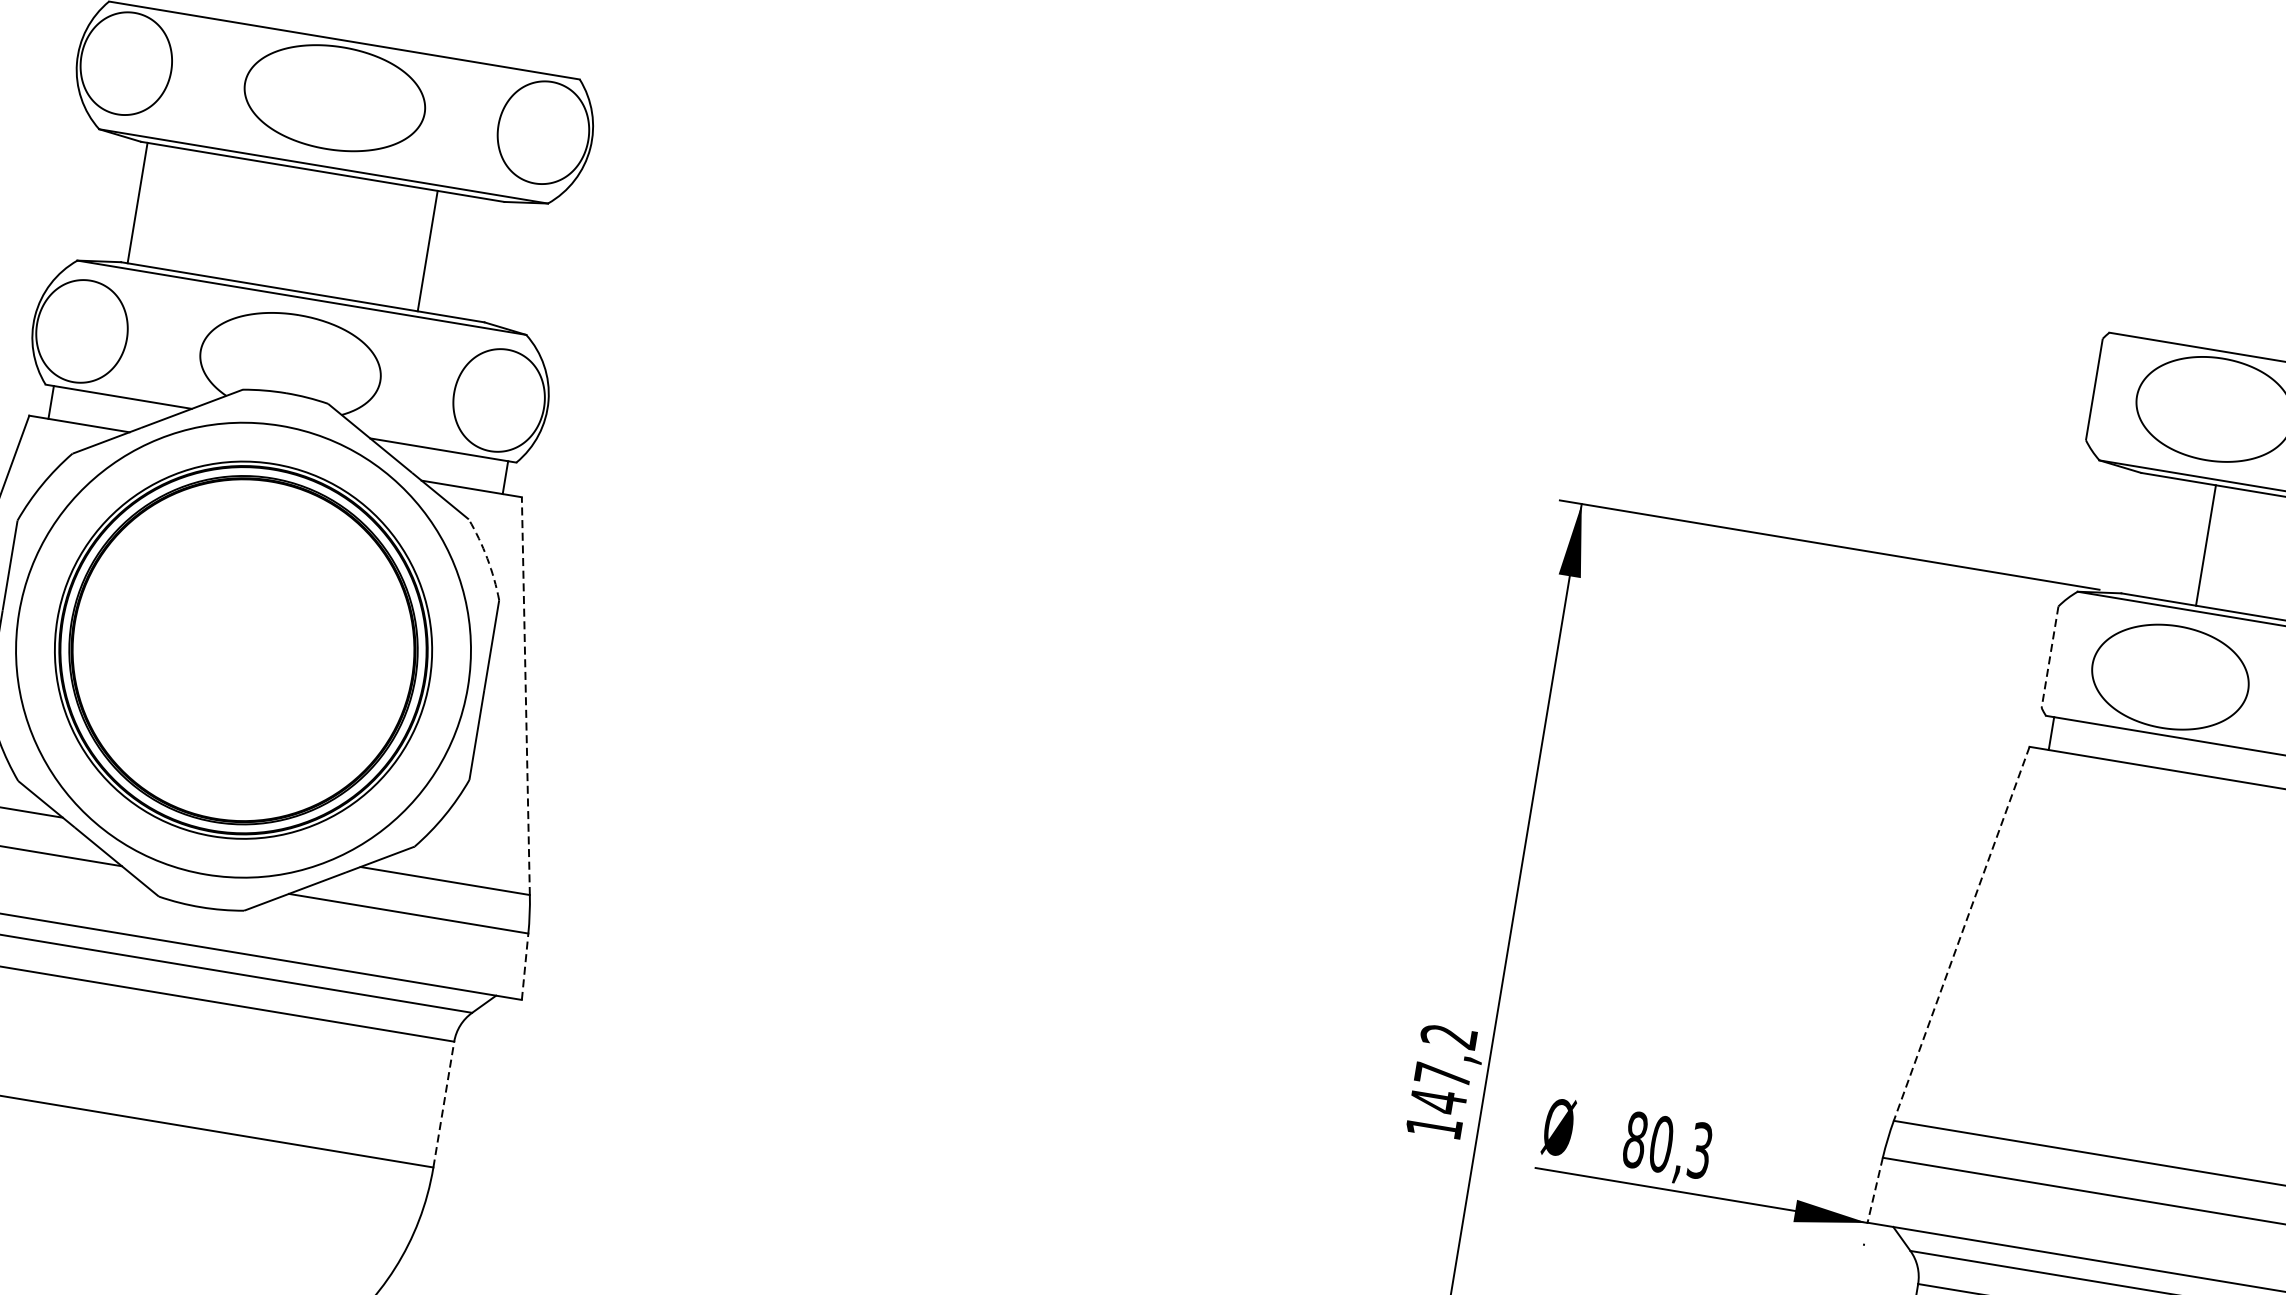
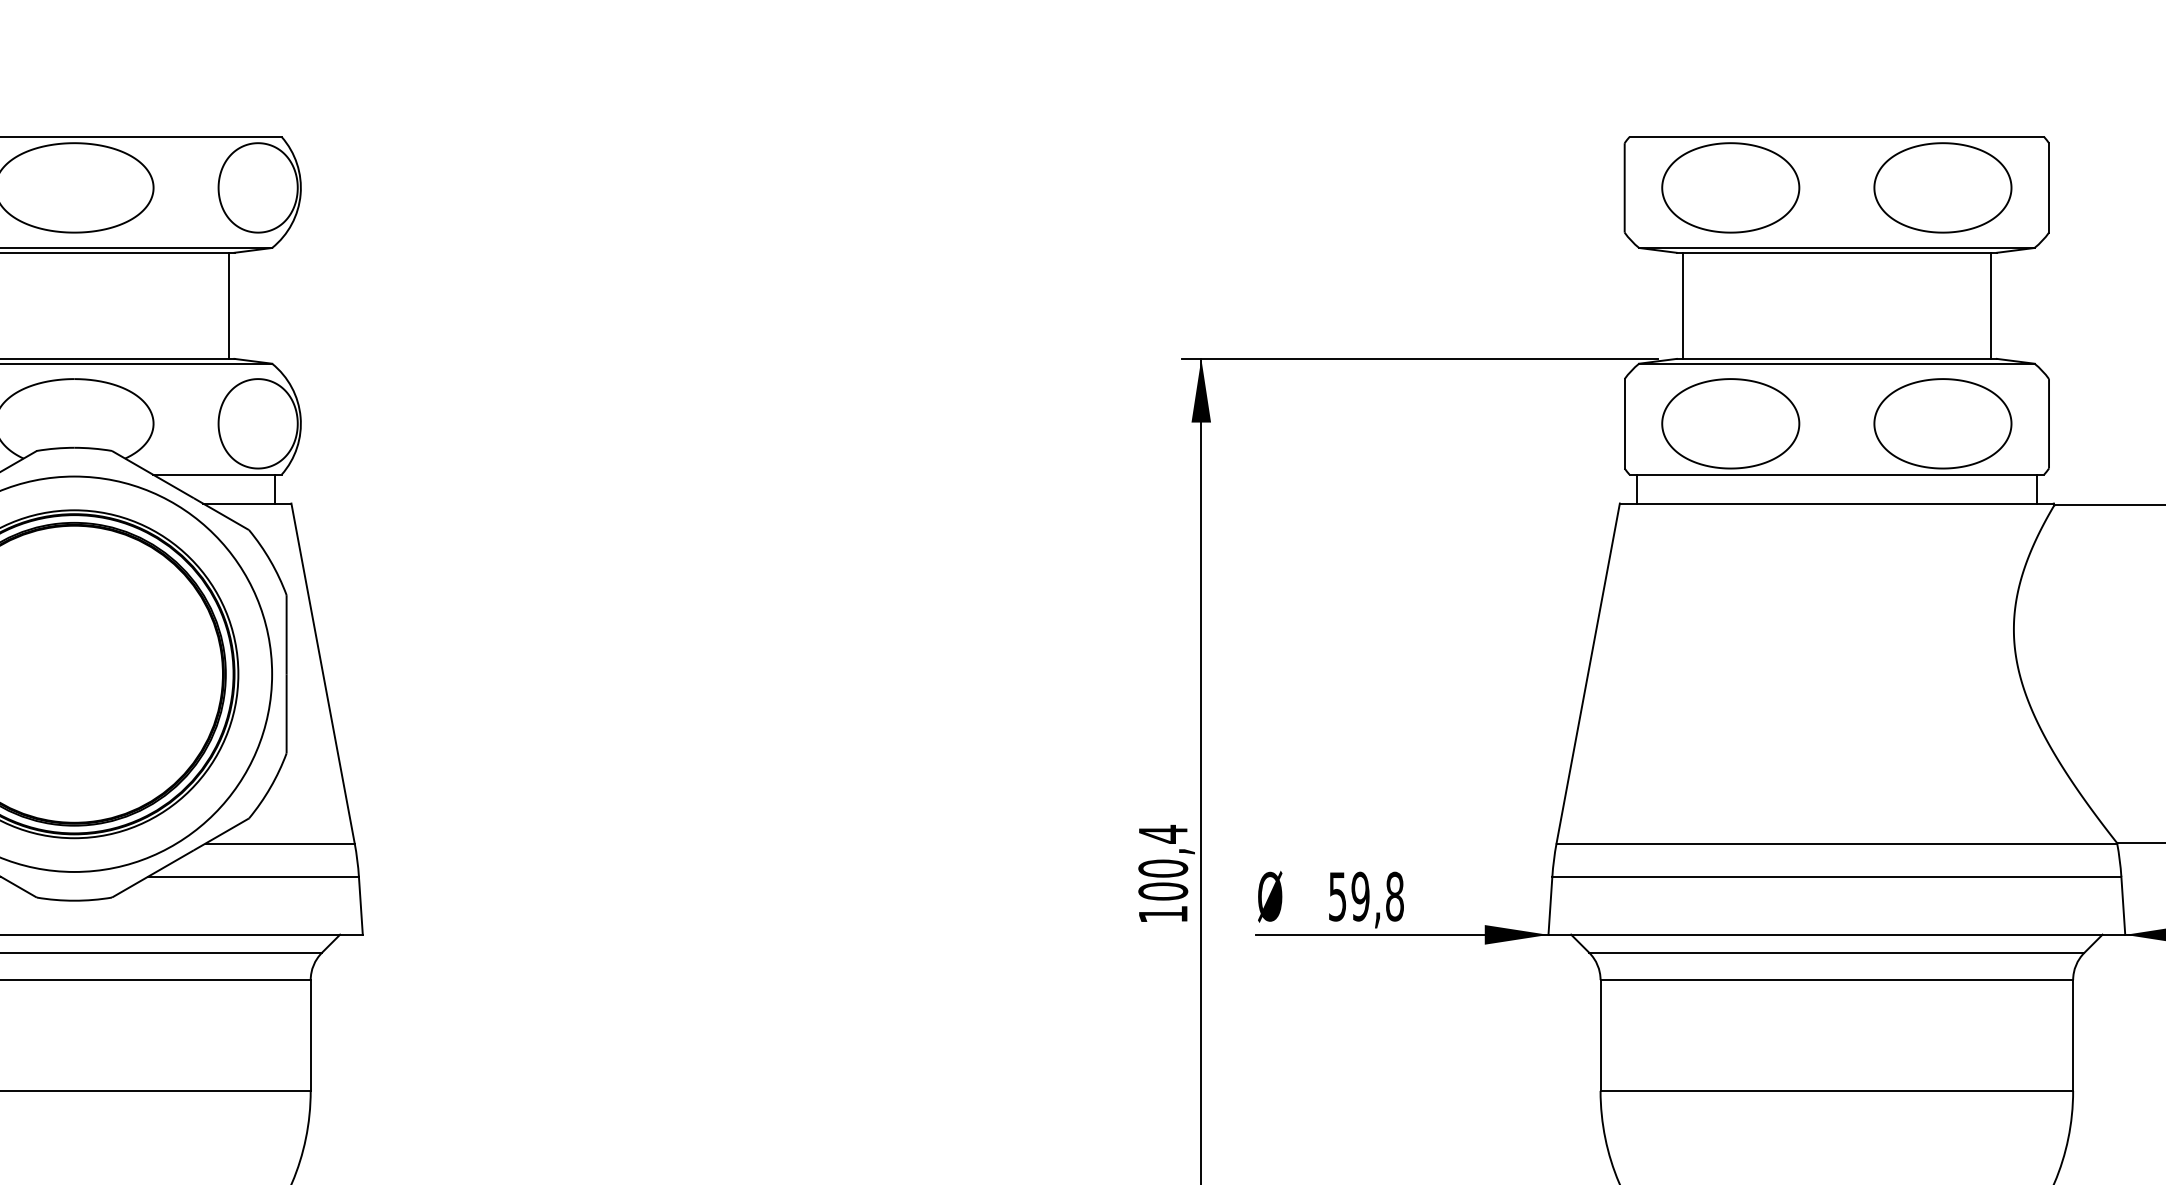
line: (427, 250) -> (228, 305), moved
line: (2205, 545) -> (1682, 305), moved
arc: (487, 559) -> (270, 561), dashed -> solid
line: (2049, 656) -> (1624, 423), dashed -> solid
line: (526, 696) -> (323, 673), dashed -> solid
line: (1962, 933) -> (1588, 673), dashed -> solid
line: (524, 966) -> (360, 905), dashed -> solid
text: (1444, 1068) -> (1163, 862), 147,2 -> 100,4
line: (443, 1103) -> (310, 1034), dashed -> solid
text: (1667, 1145) -> (1365, 896), 80,3 -> 59,8
line: (1875, 1189) -> (1550, 905), dashed -> solid

